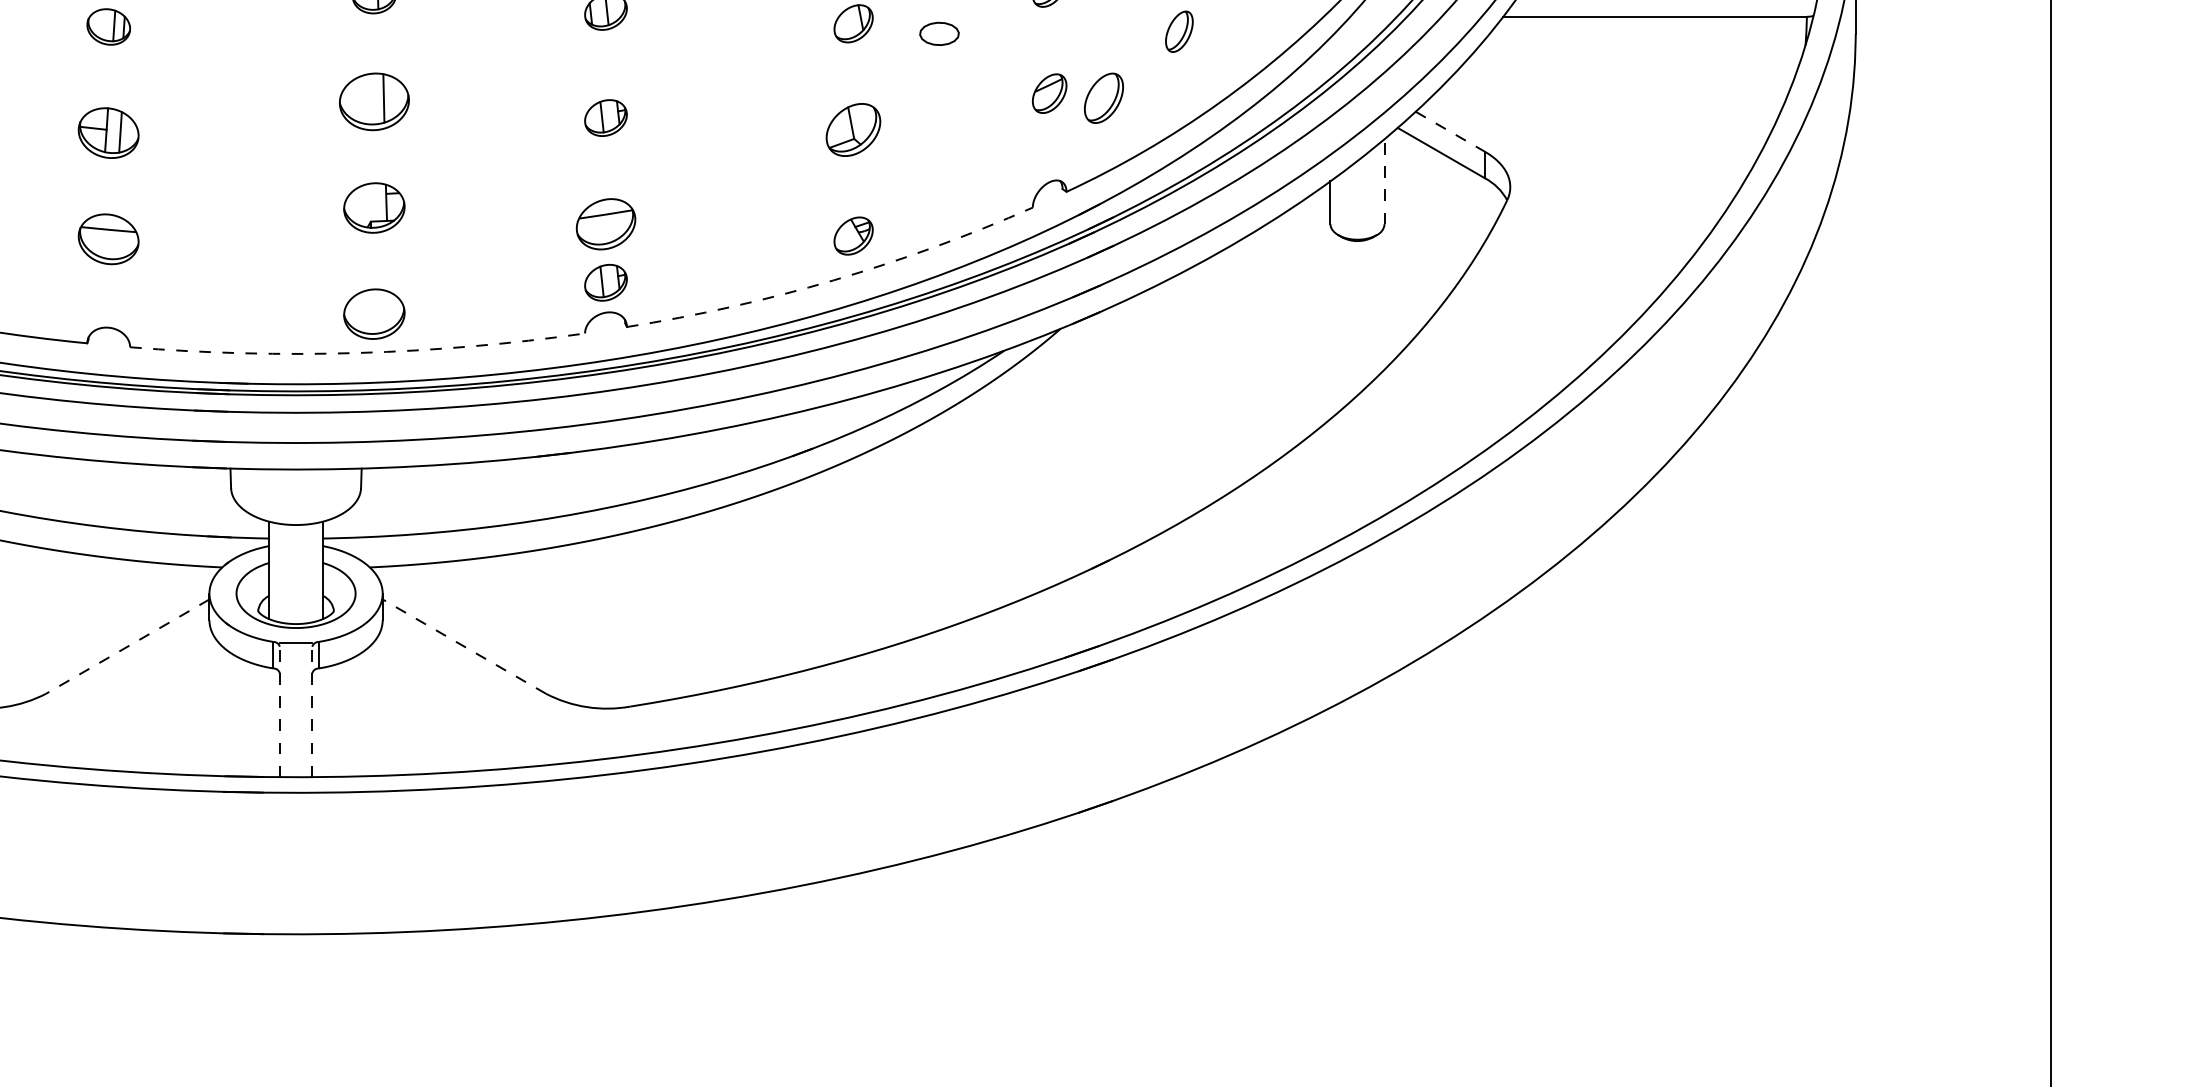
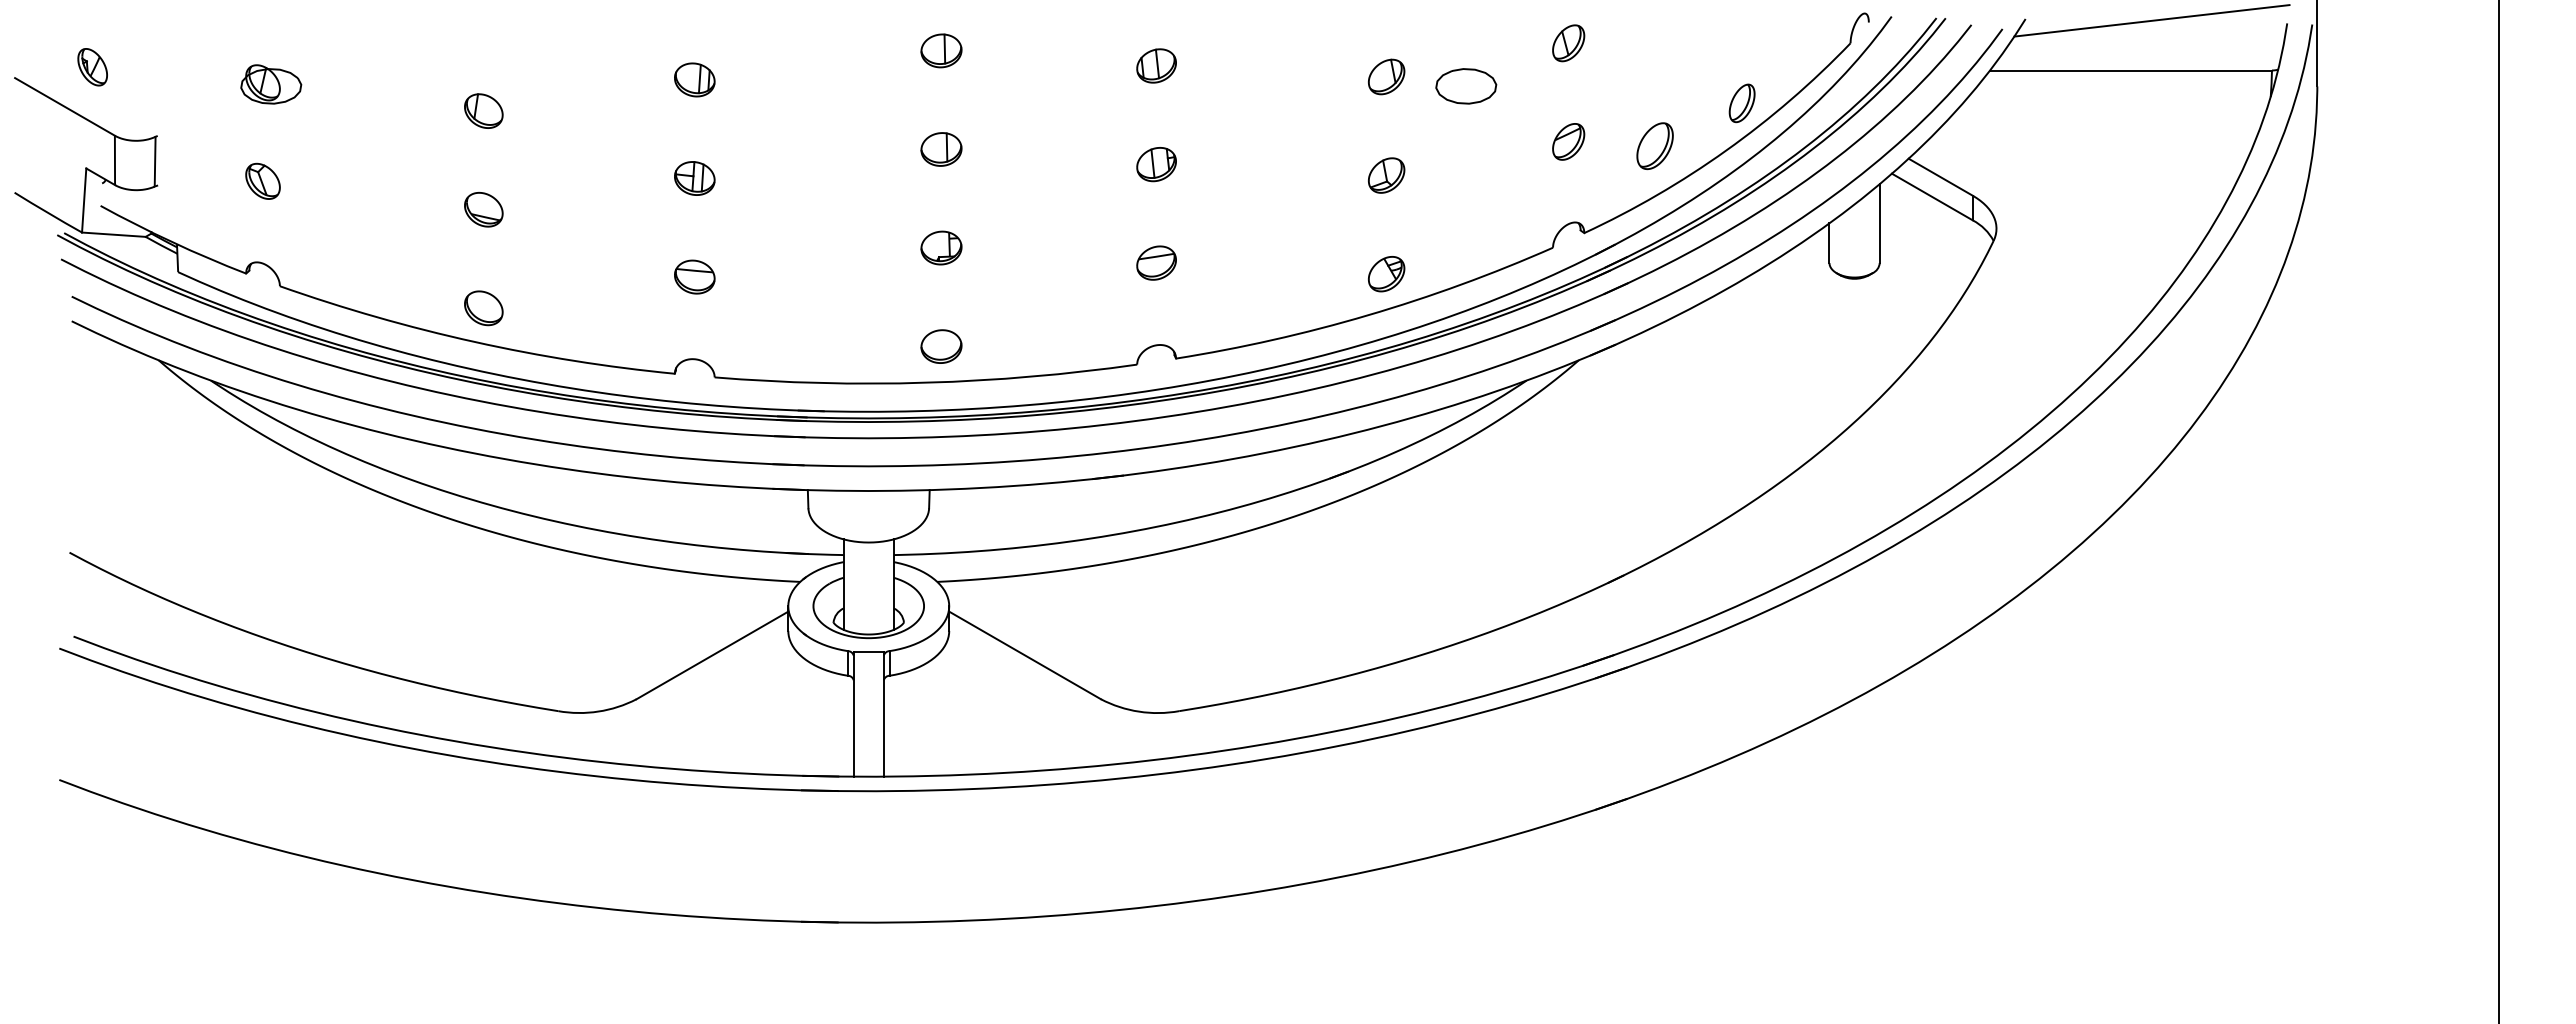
part: (1178, 31) -> (1741, 103), moved
part: (939, 34) -> (1466, 86), size x1.67
part: (1103, 98) -> (1654, 146), moved
part: (374, 101) -> (941, 149), size x0.62
part: (853, 129) -> (1386, 175), size x0.71
line: (1451, 132) -> (1941, 177), dashed -> solid
part: (108, 133) -> (694, 178), size x0.71
line: (1384, 181) -> (1879, 223), dashed -> solid
part: (374, 207) -> (941, 247), size x0.71
part: (605, 223) -> (1156, 262), size x0.71
part: (108, 238) -> (694, 276), size x0.71
arc: (834, 280) -> (1368, 315), dashed -> solid
part: (605, 282) -> (1156, 317), removed
part: (374, 313) -> (941, 346), size x0.71
arc: (358, 352) -> (926, 382), dashed -> solid
line: (127, 646) -> (712, 655), dashed -> solid
line: (464, 646) -> (1025, 655), dashed -> solid
line: (279, 709) -> (853, 713), dashed -> solid
line: (311, 709) -> (883, 713), dashed -> solid

